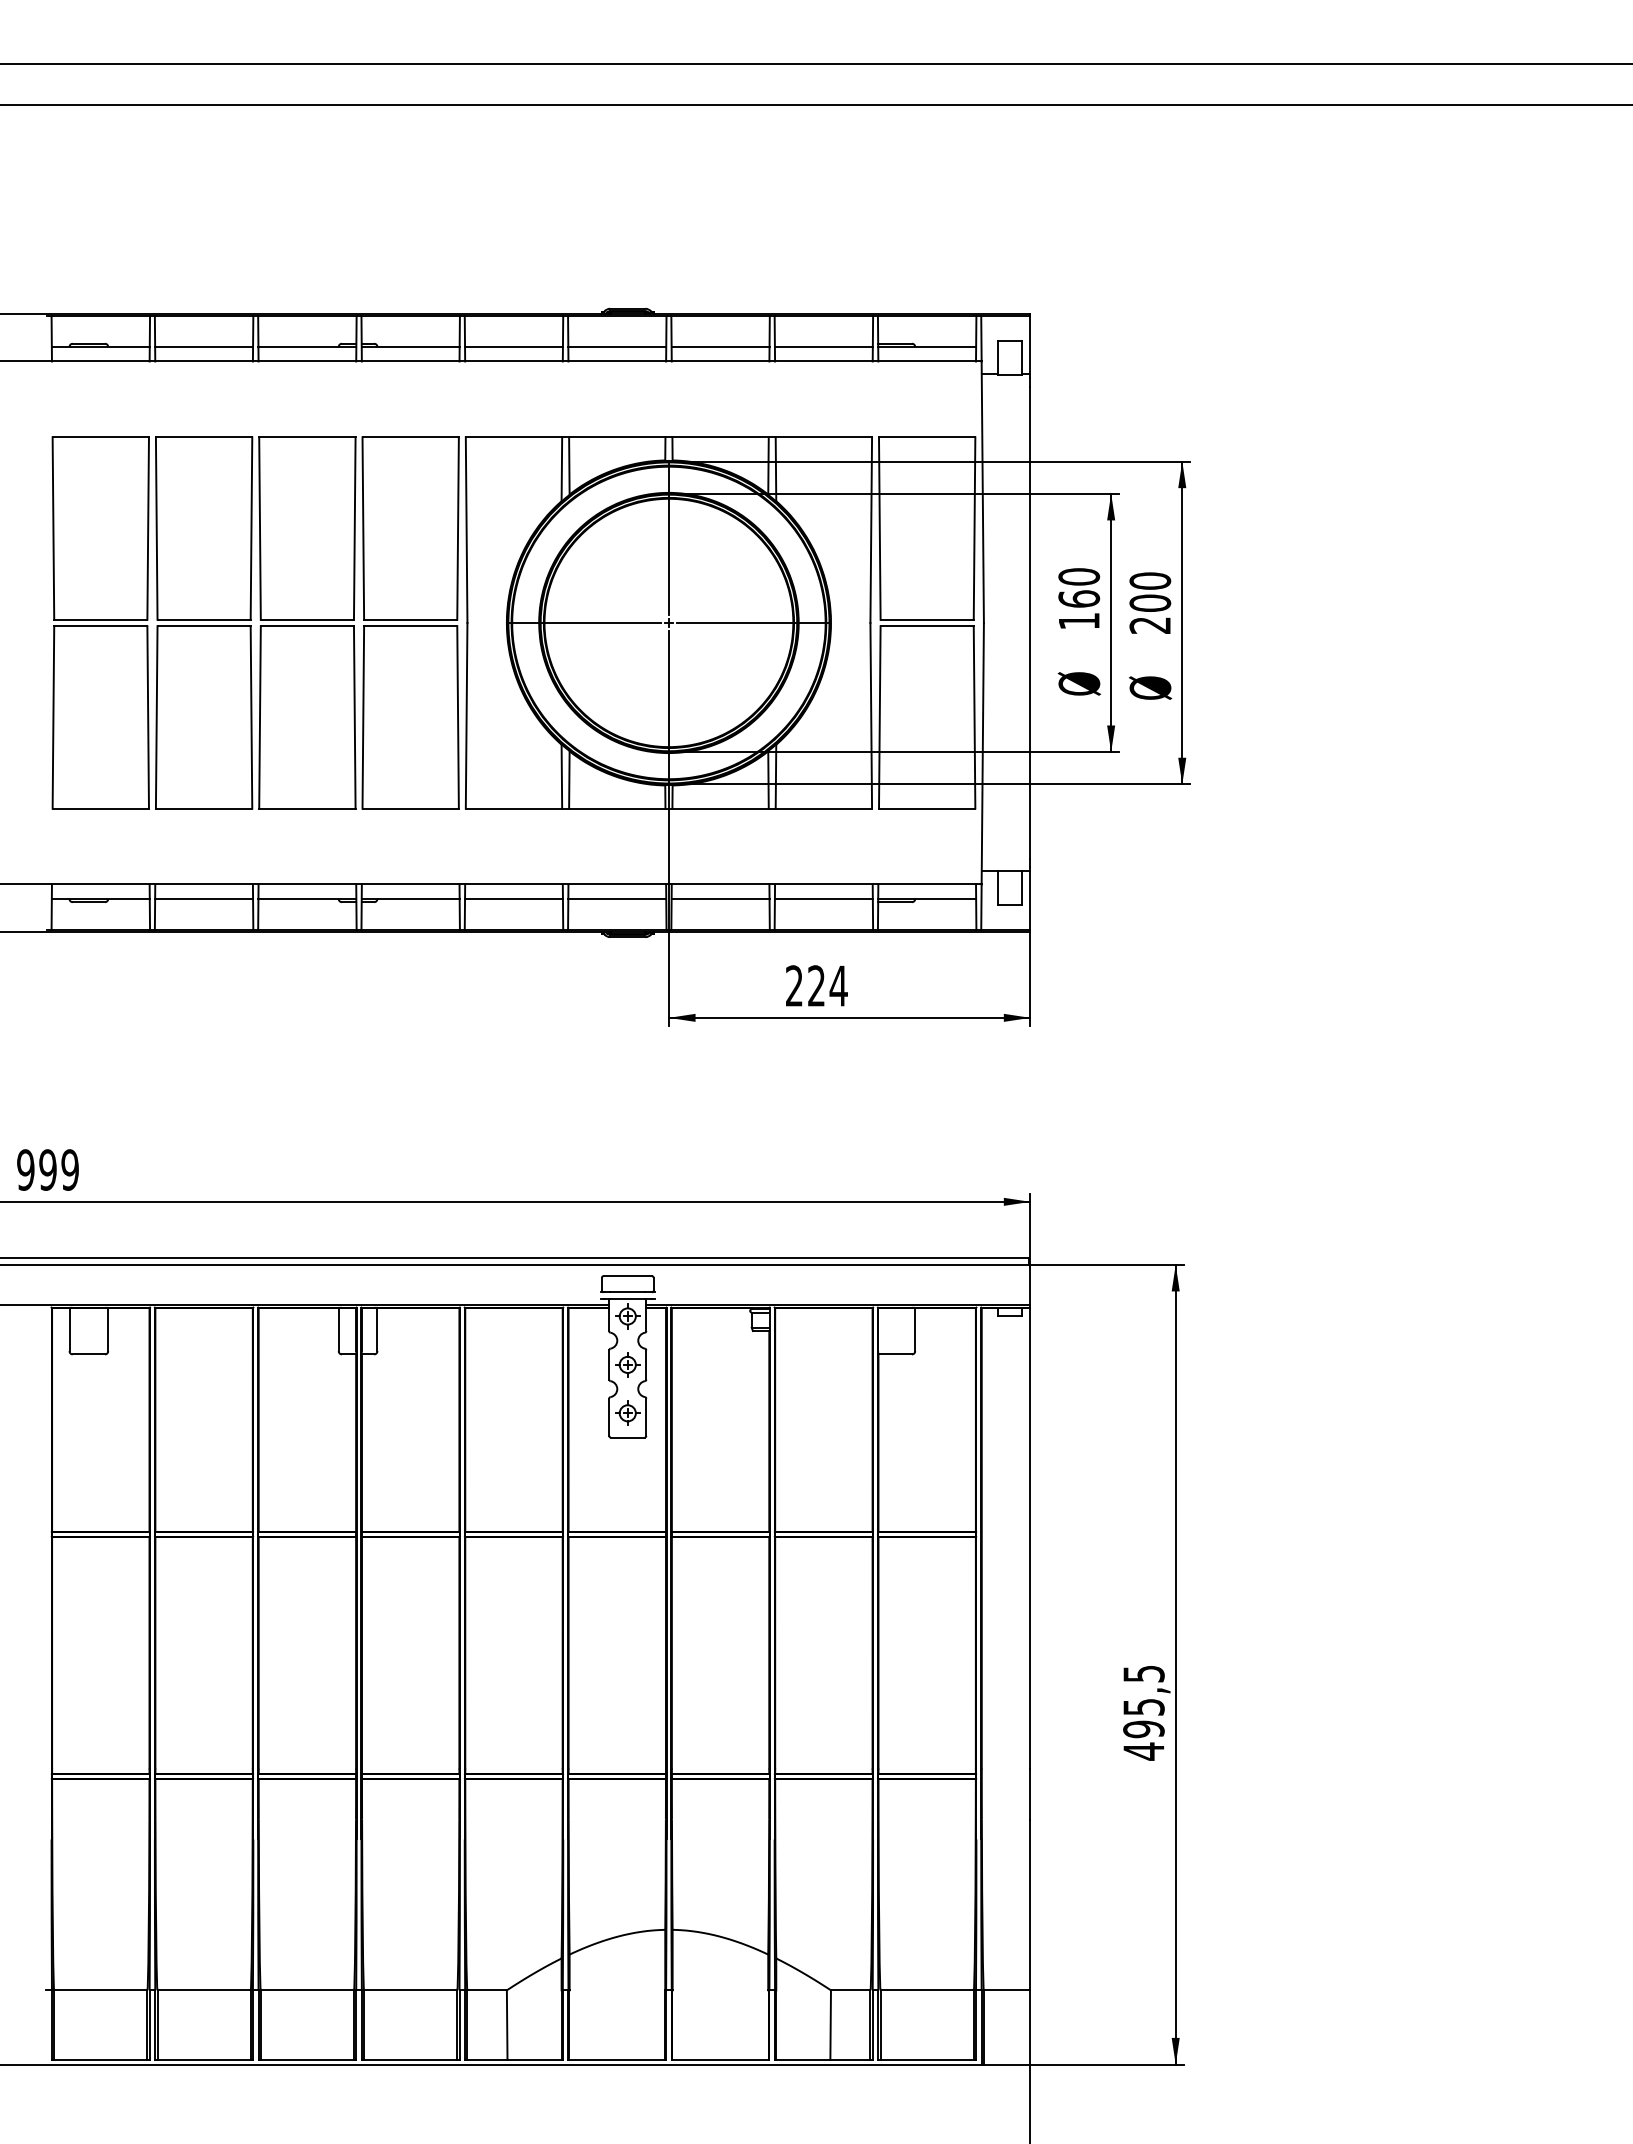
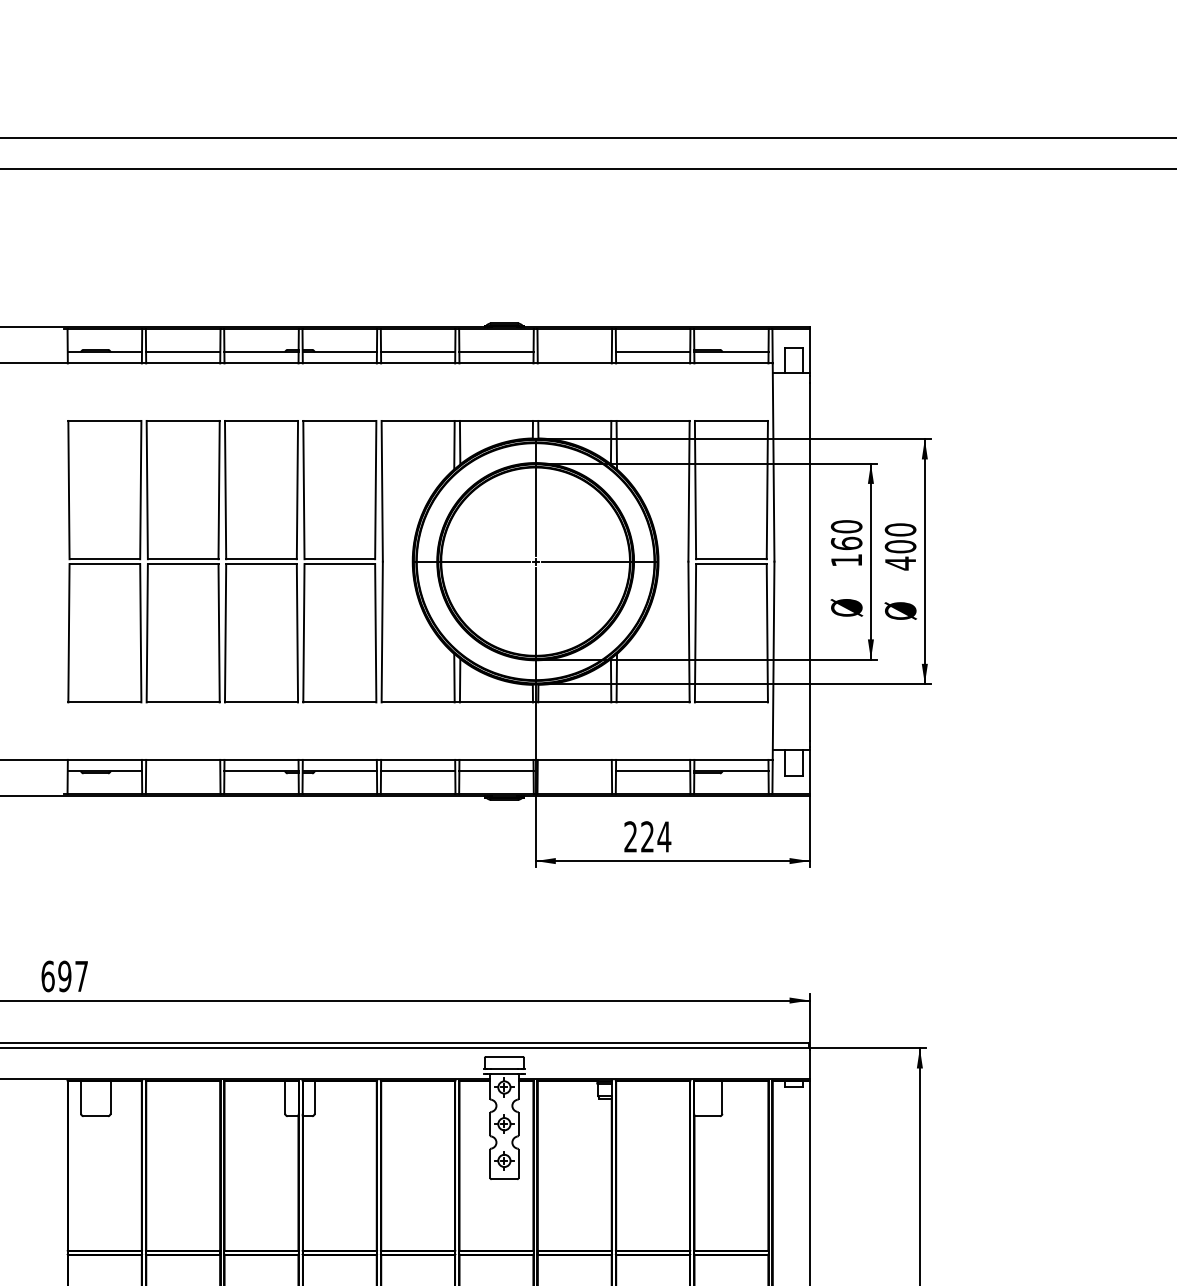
line: (720, 346) -> (574, 352), removed
text: (1149, 625) -> (899, 563), 200 -> 400
line: (204, 898) -> (183, 770), removed
line: (720, 898) -> (574, 770), removed
text: (47, 1169) -> (64, 976), 999 -> 697

